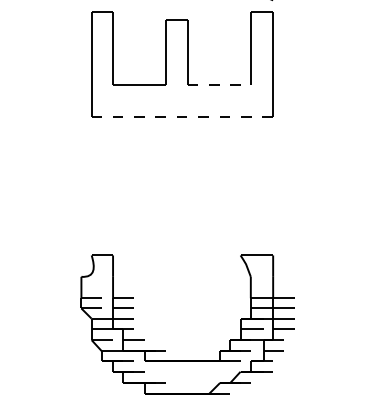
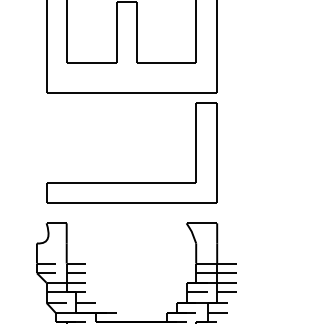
line: (219, 85) -> (166, 63), dashed -> solid
line: (182, 116) -> (131, 92), dashed -> solid
part: (182, 212) -> (131, 182), added

